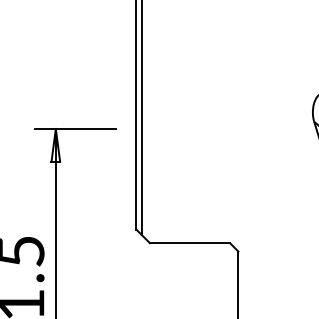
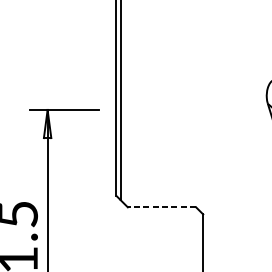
line: (189, 243) -> (161, 207), solid -> dashed

